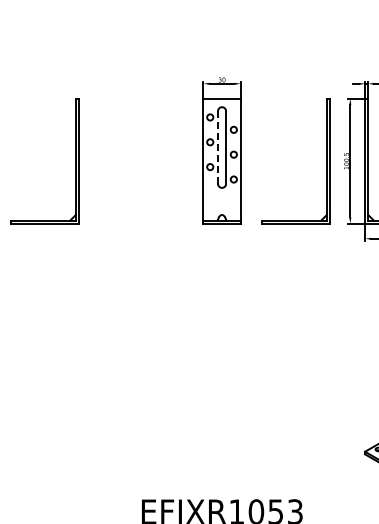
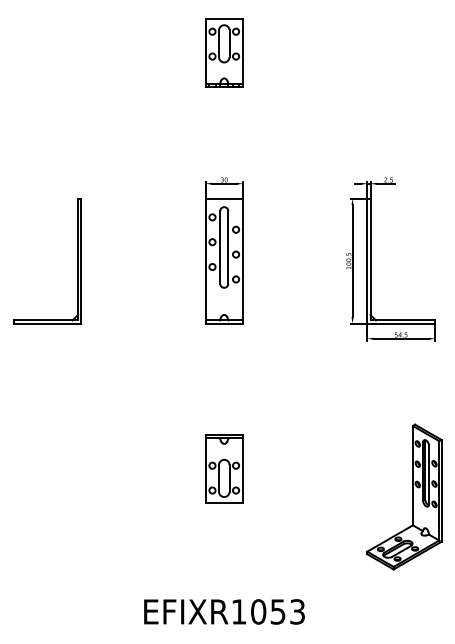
line: (218, 146) -> (220, 246), dashed -> solid
part: (326, 161) -> (328, 261), removed
part: (222, 368) -> (224, 468), added

